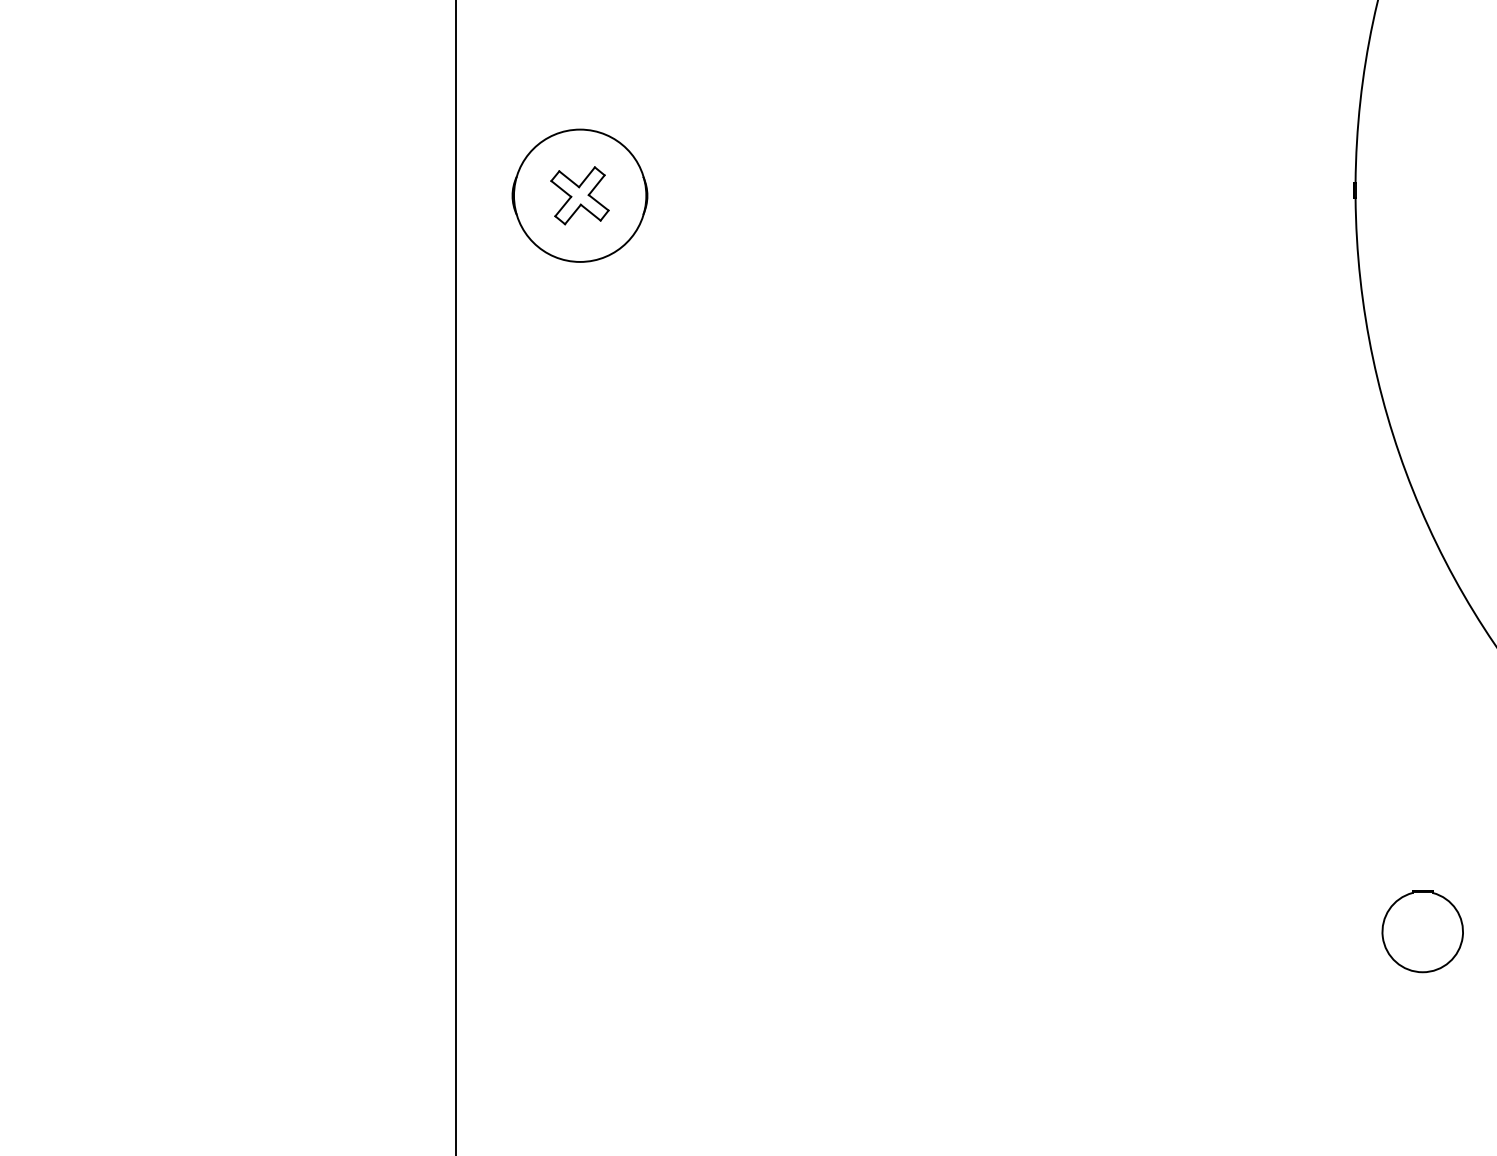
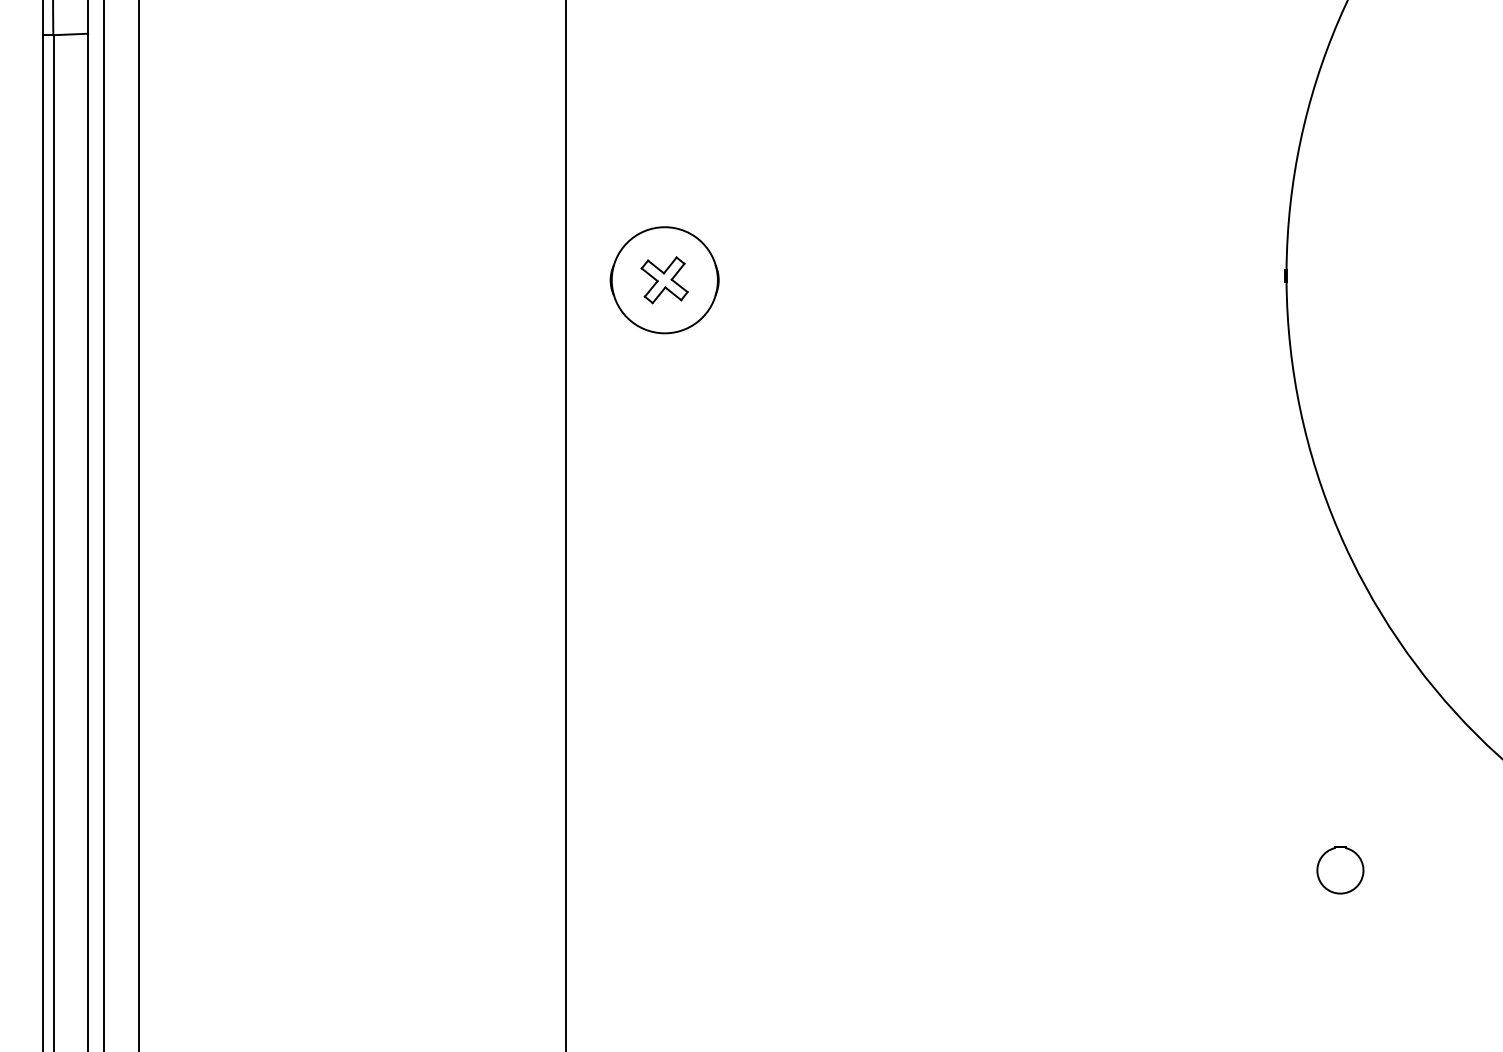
part: (1422, 931) -> (1340, 870), size x0.71

